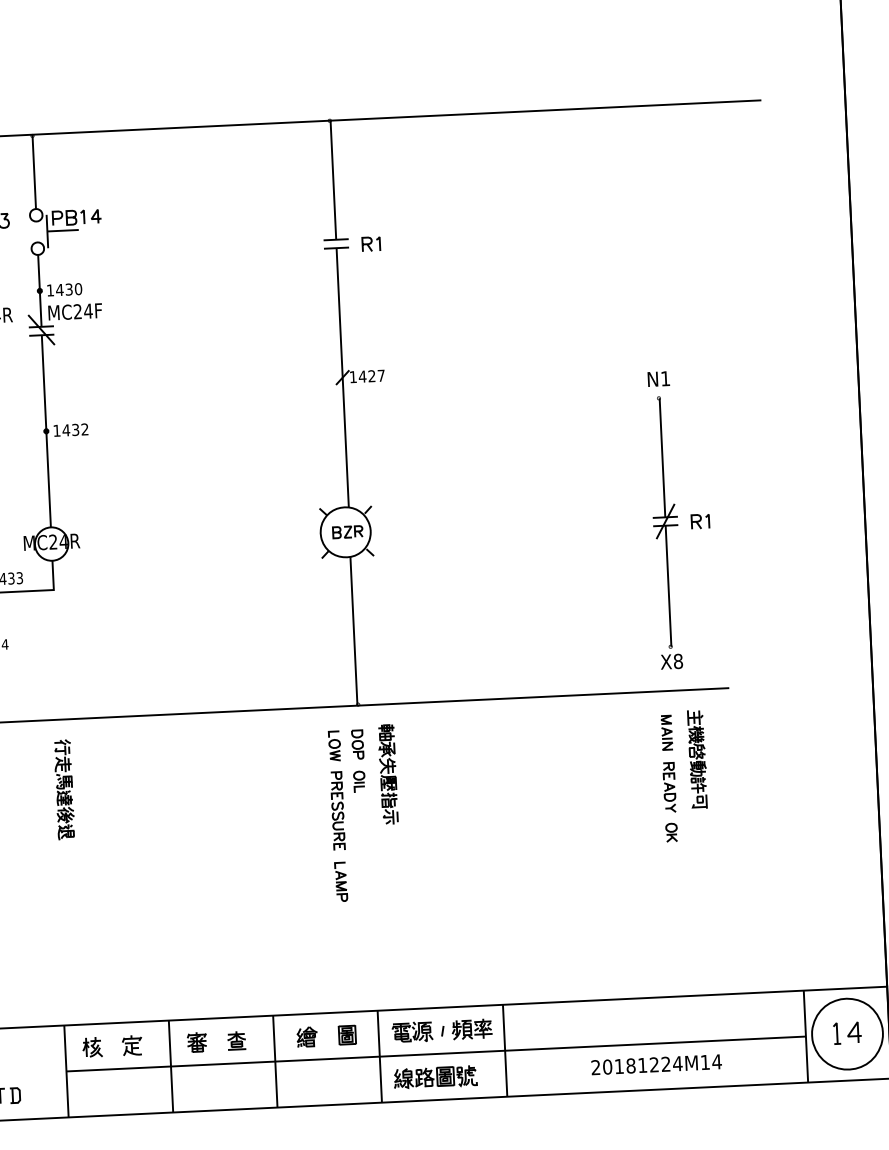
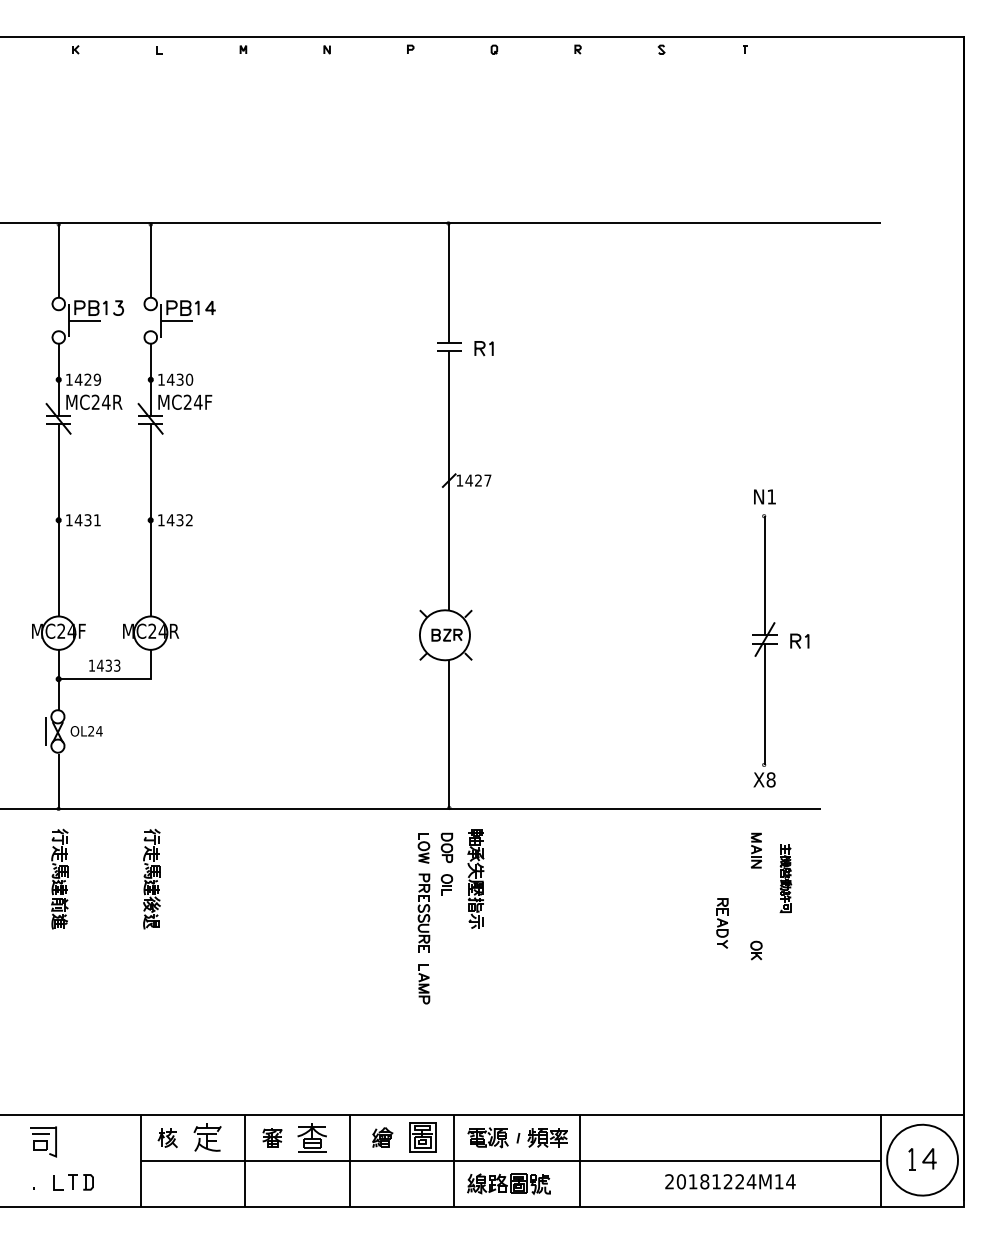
part: (697, 759) -> (785, 878), size x0.7
part: (669, 787) -> (722, 923), moved
part: (346, 1035) -> (422, 1137), size x1.6
part: (236, 1041) -> (311, 1138), size x1.6
part: (132, 1046) -> (207, 1138), size x1.4

